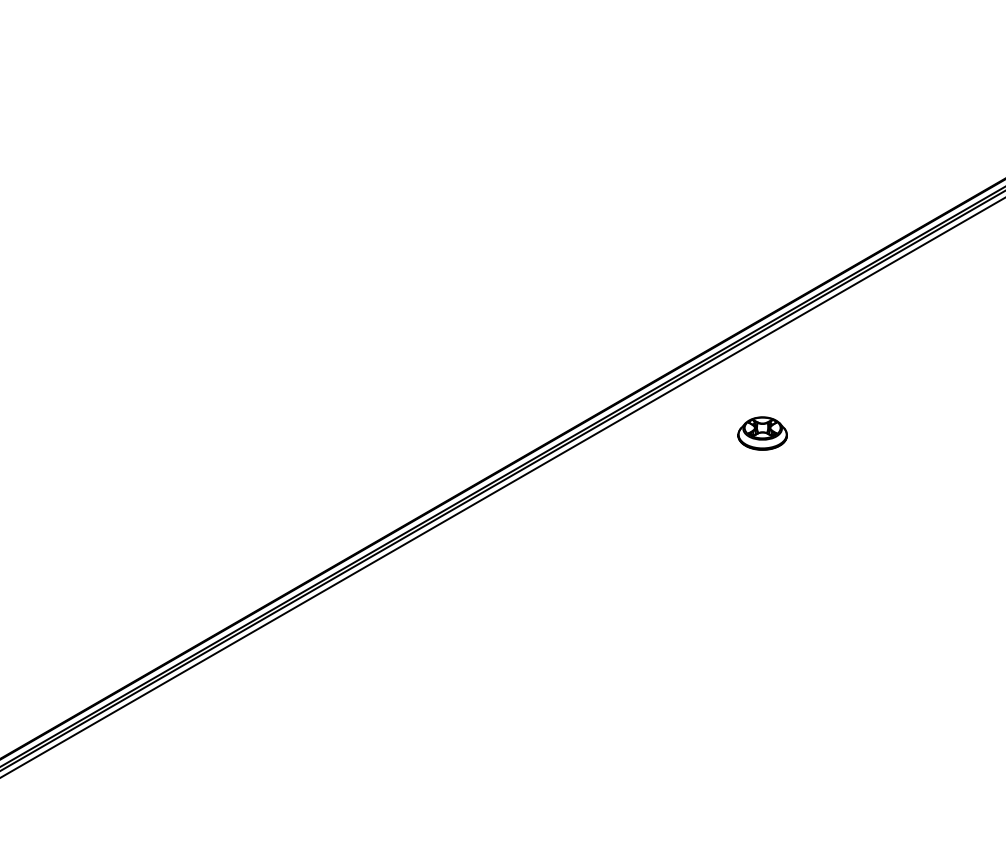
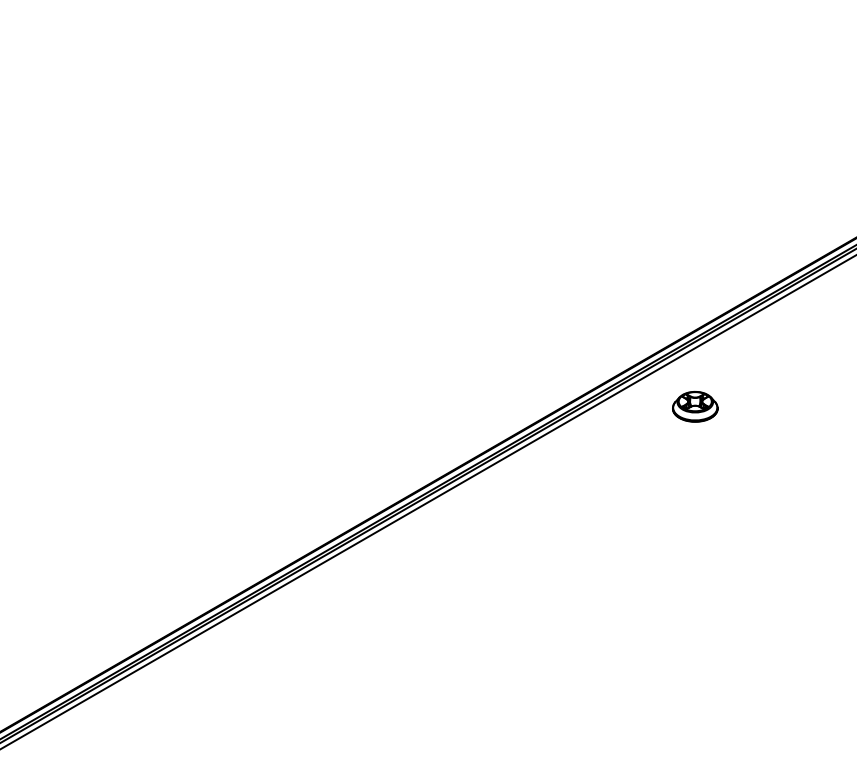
part: (762, 433) -> (695, 406), moved

